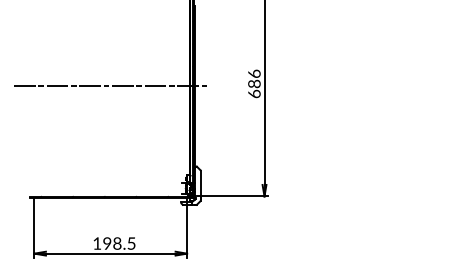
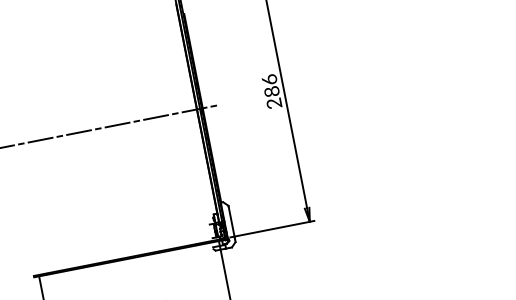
text: (254, 93) -> (274, 102), 686 -> 286

